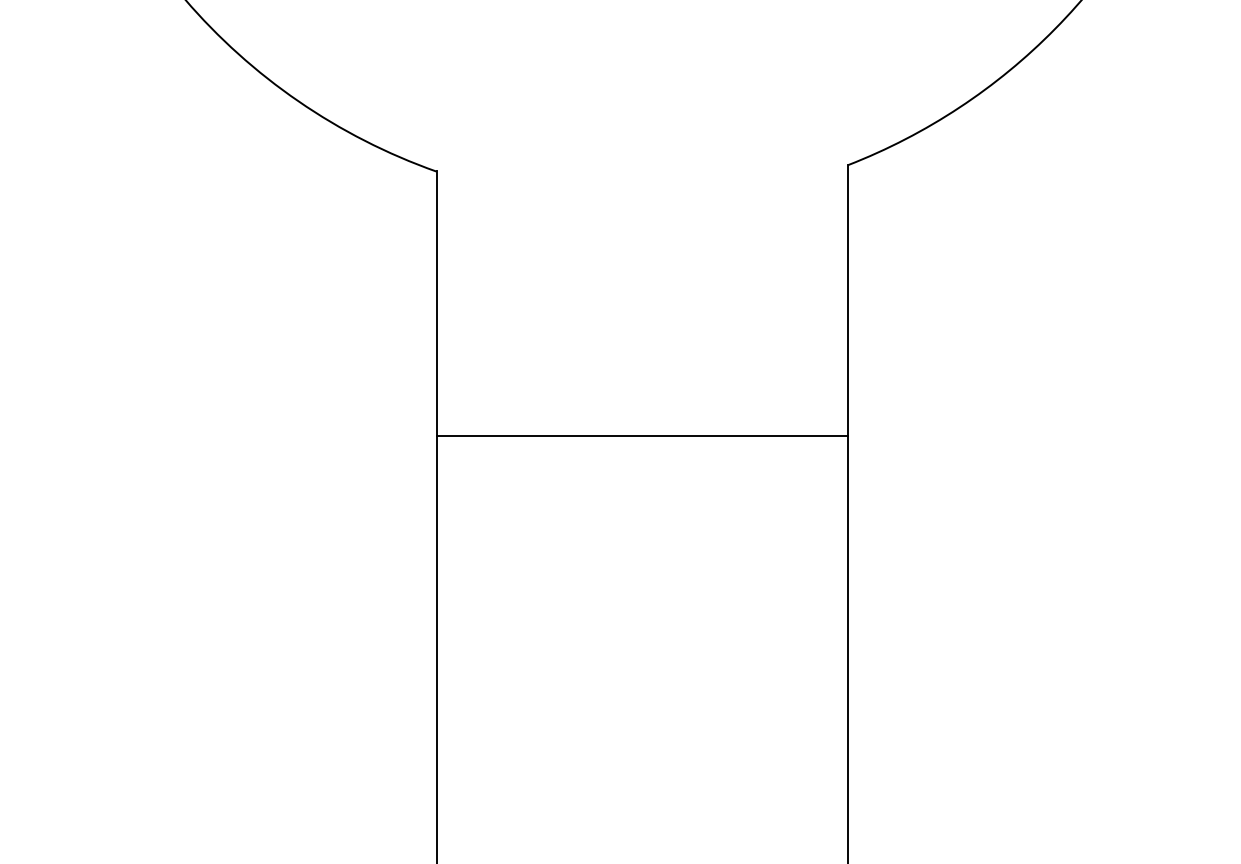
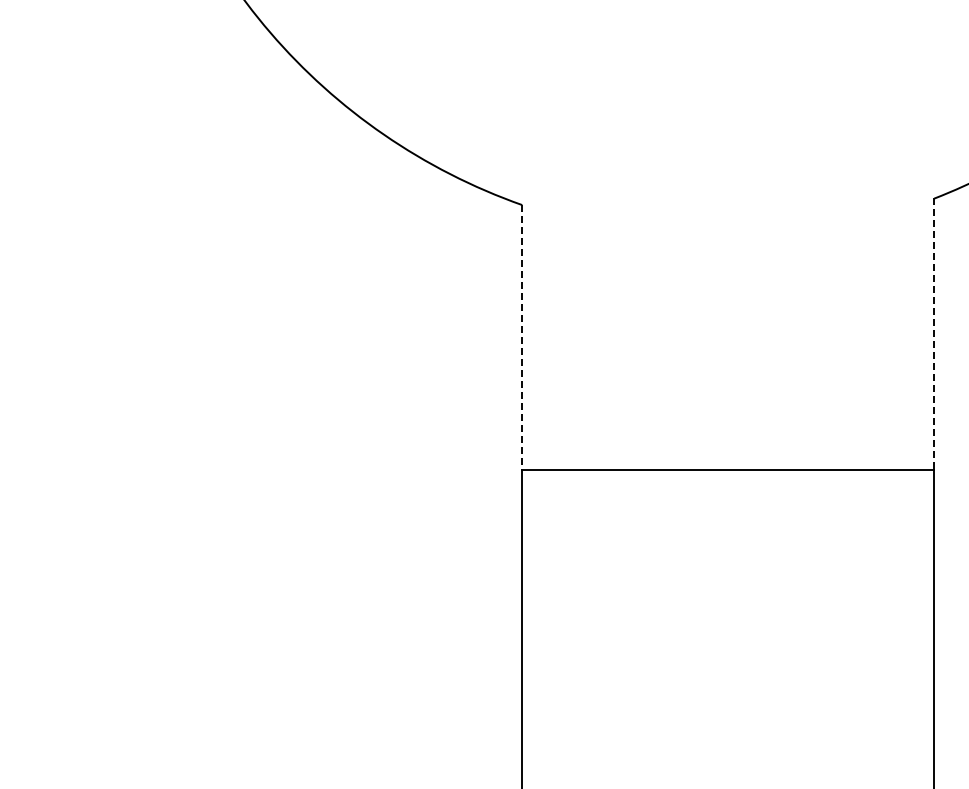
line: (848, 300) -> (934, 334), solid -> dashed
line: (436, 303) -> (522, 337), solid -> dashed

